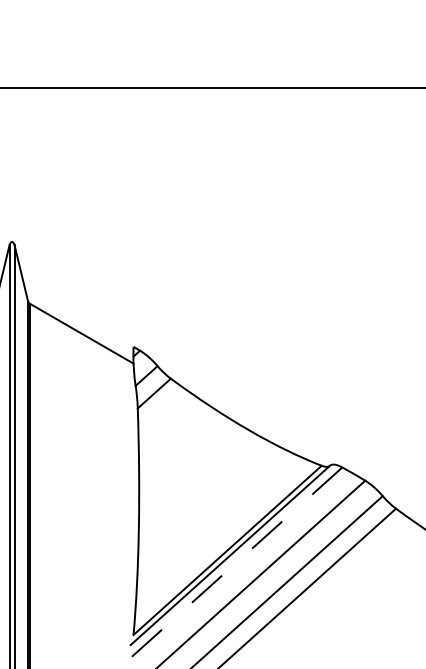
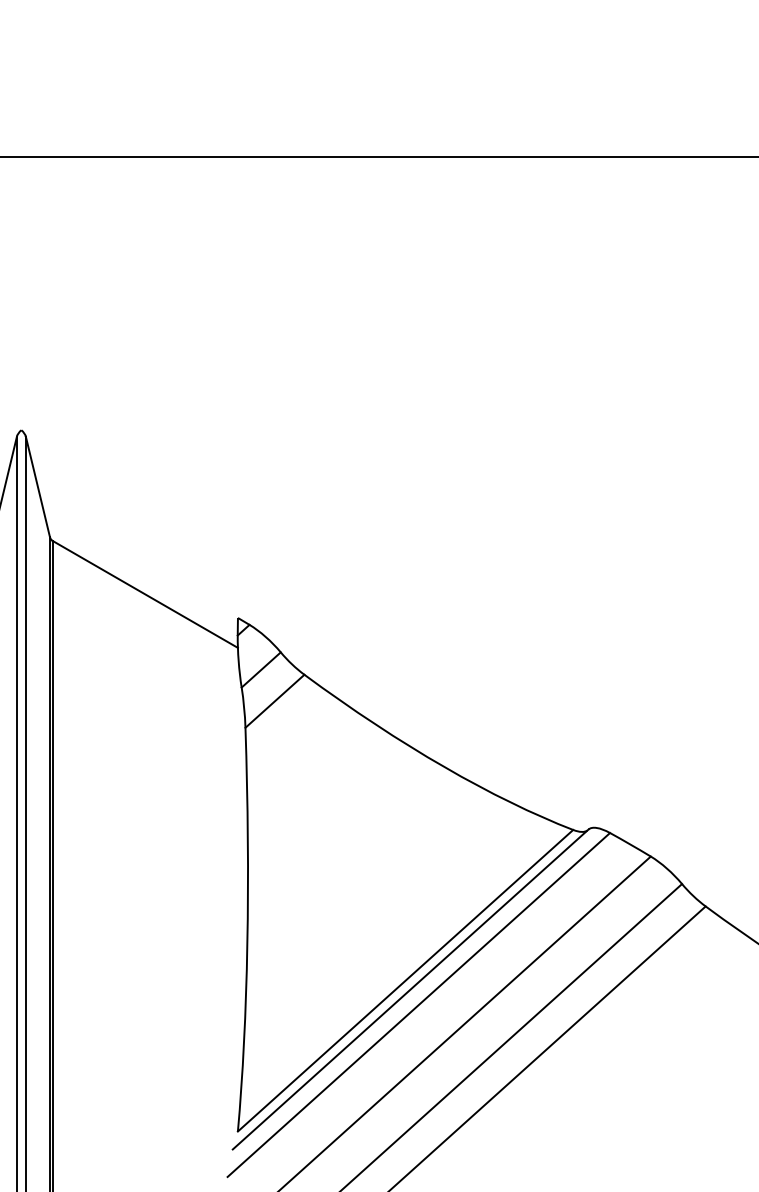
line: (234, 564) -> (417, 1005), dashed -> solid

